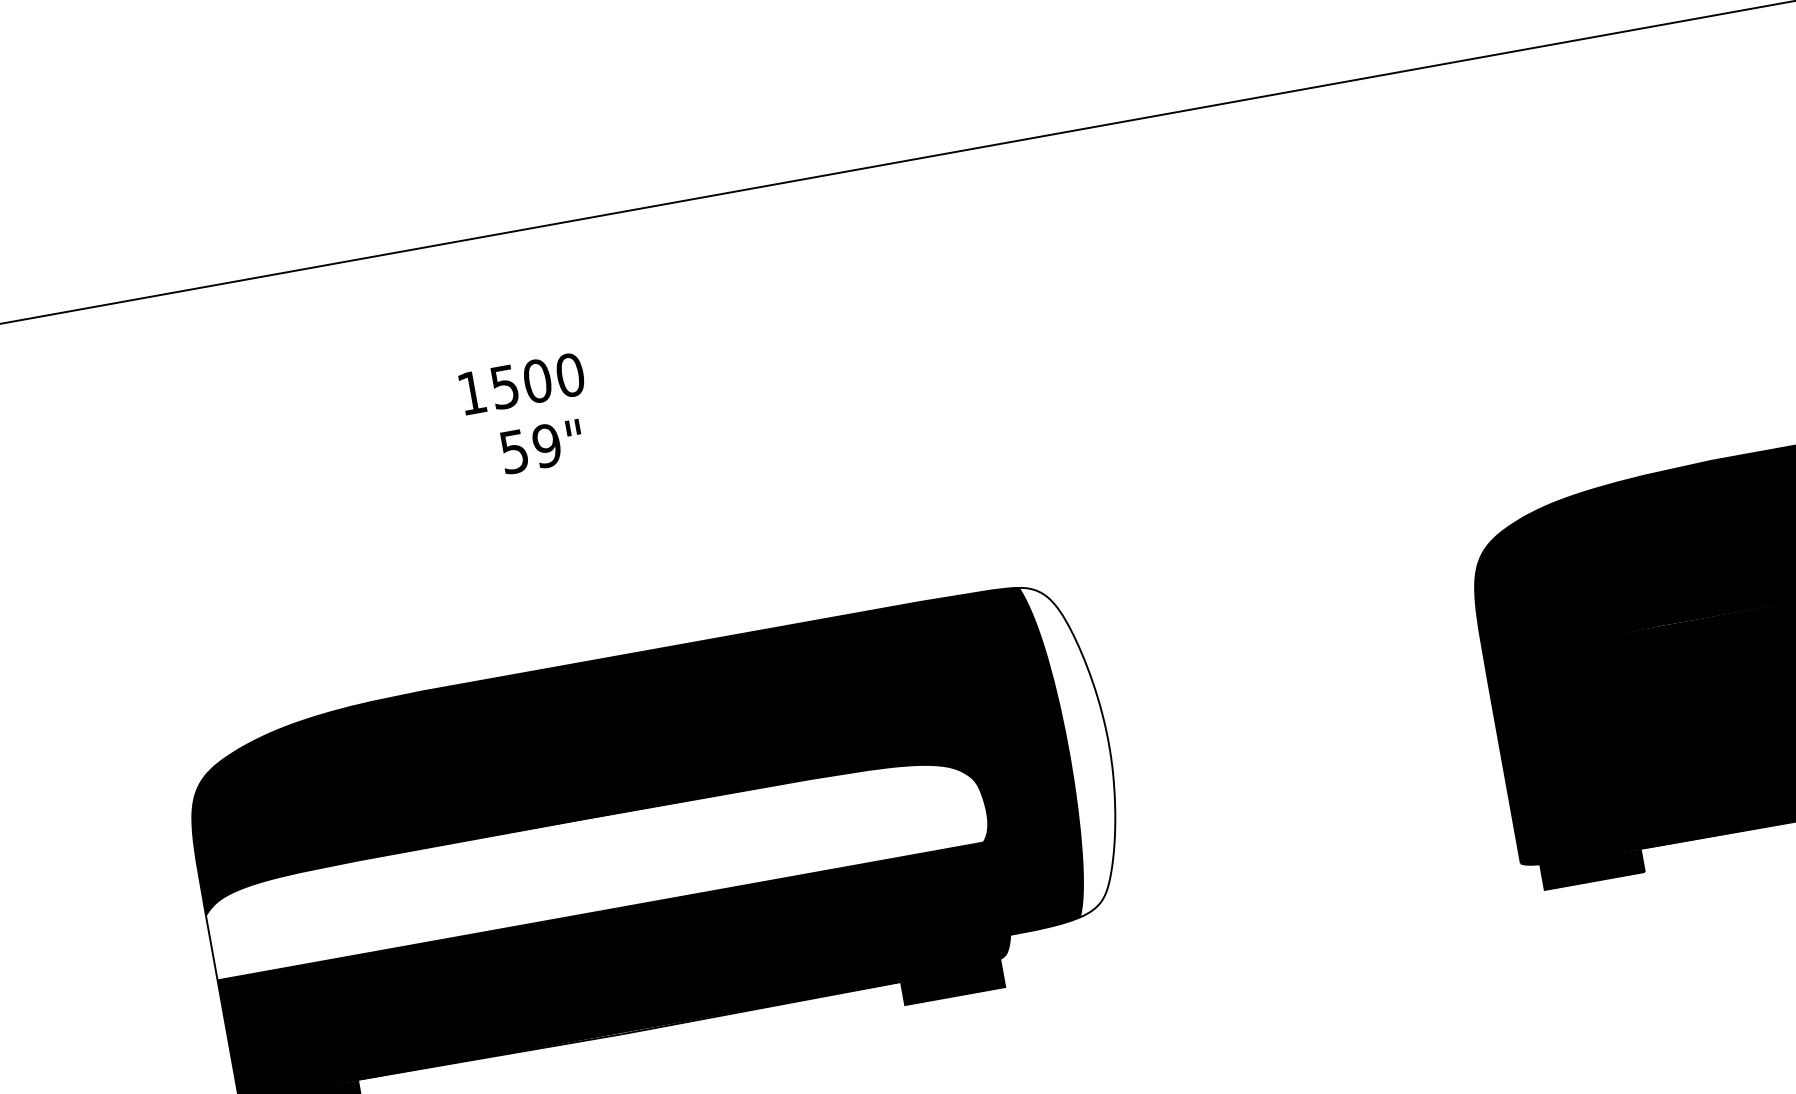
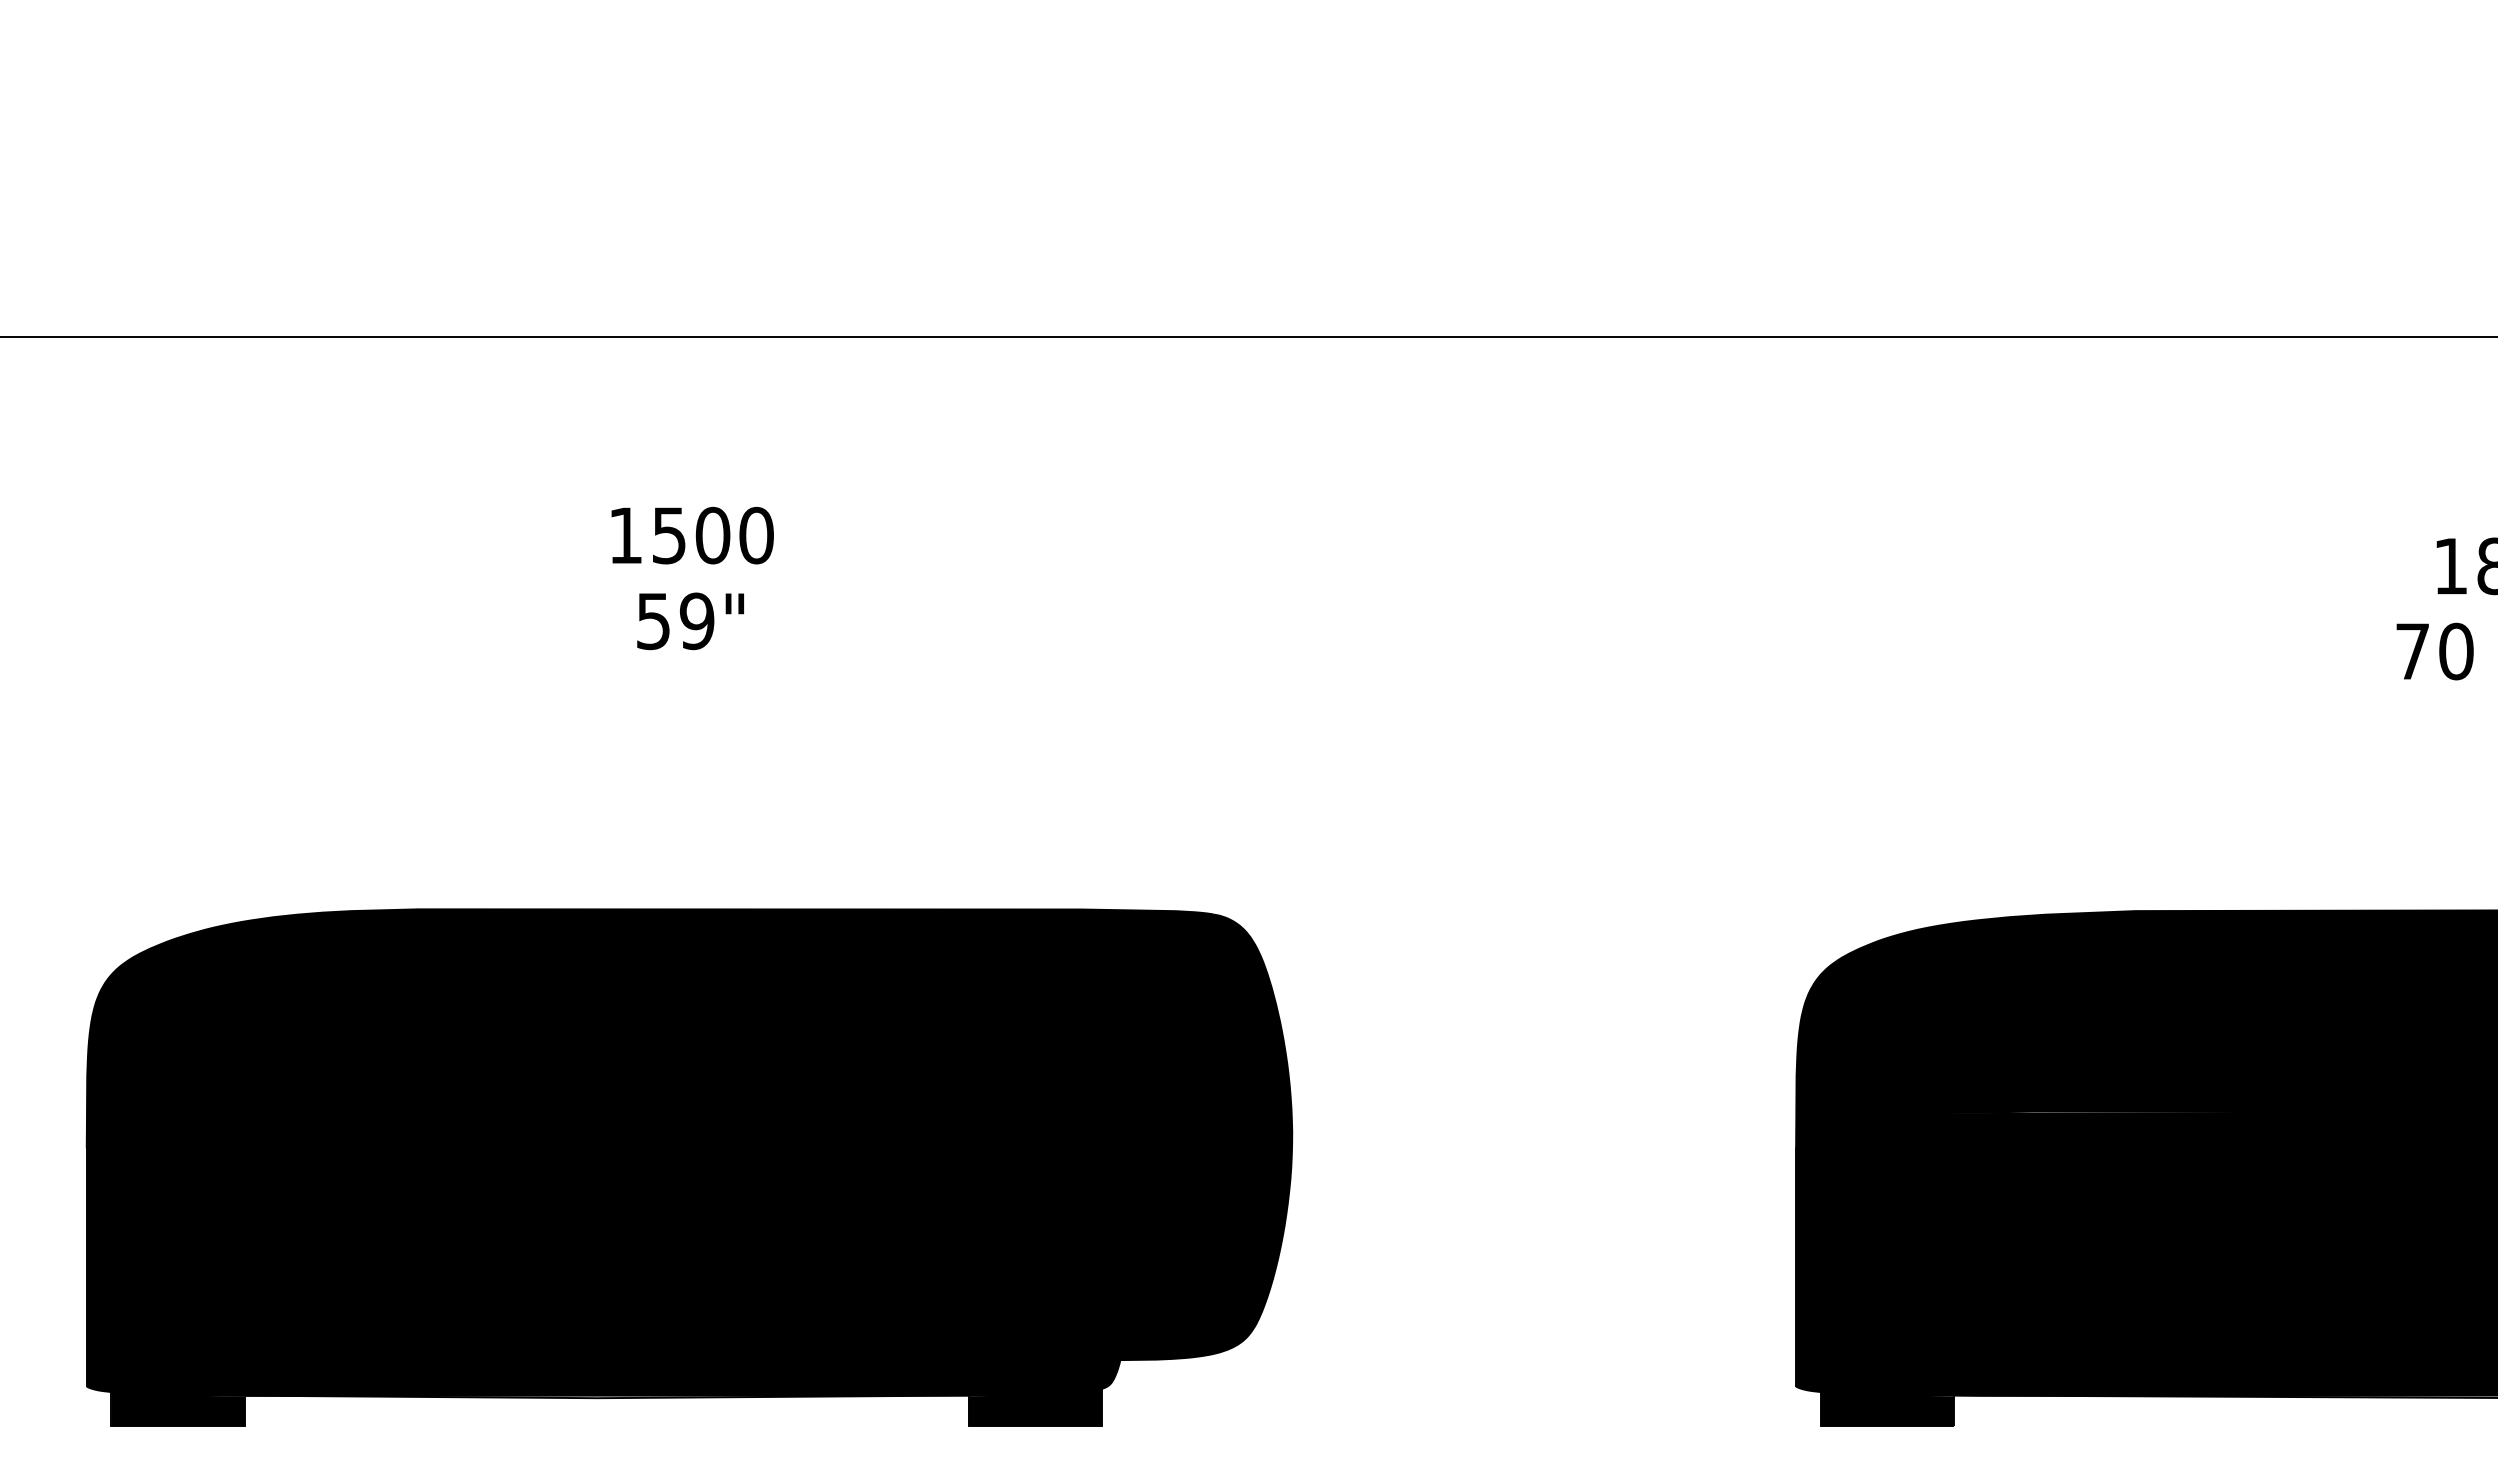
text: (522, 383) -> (692, 535), moved
text: (542, 446) -> (690, 621), moved
fill: (1077, 747) -> (1251, 1133), added
fill: (596, 864) -> (602, 1172), added

